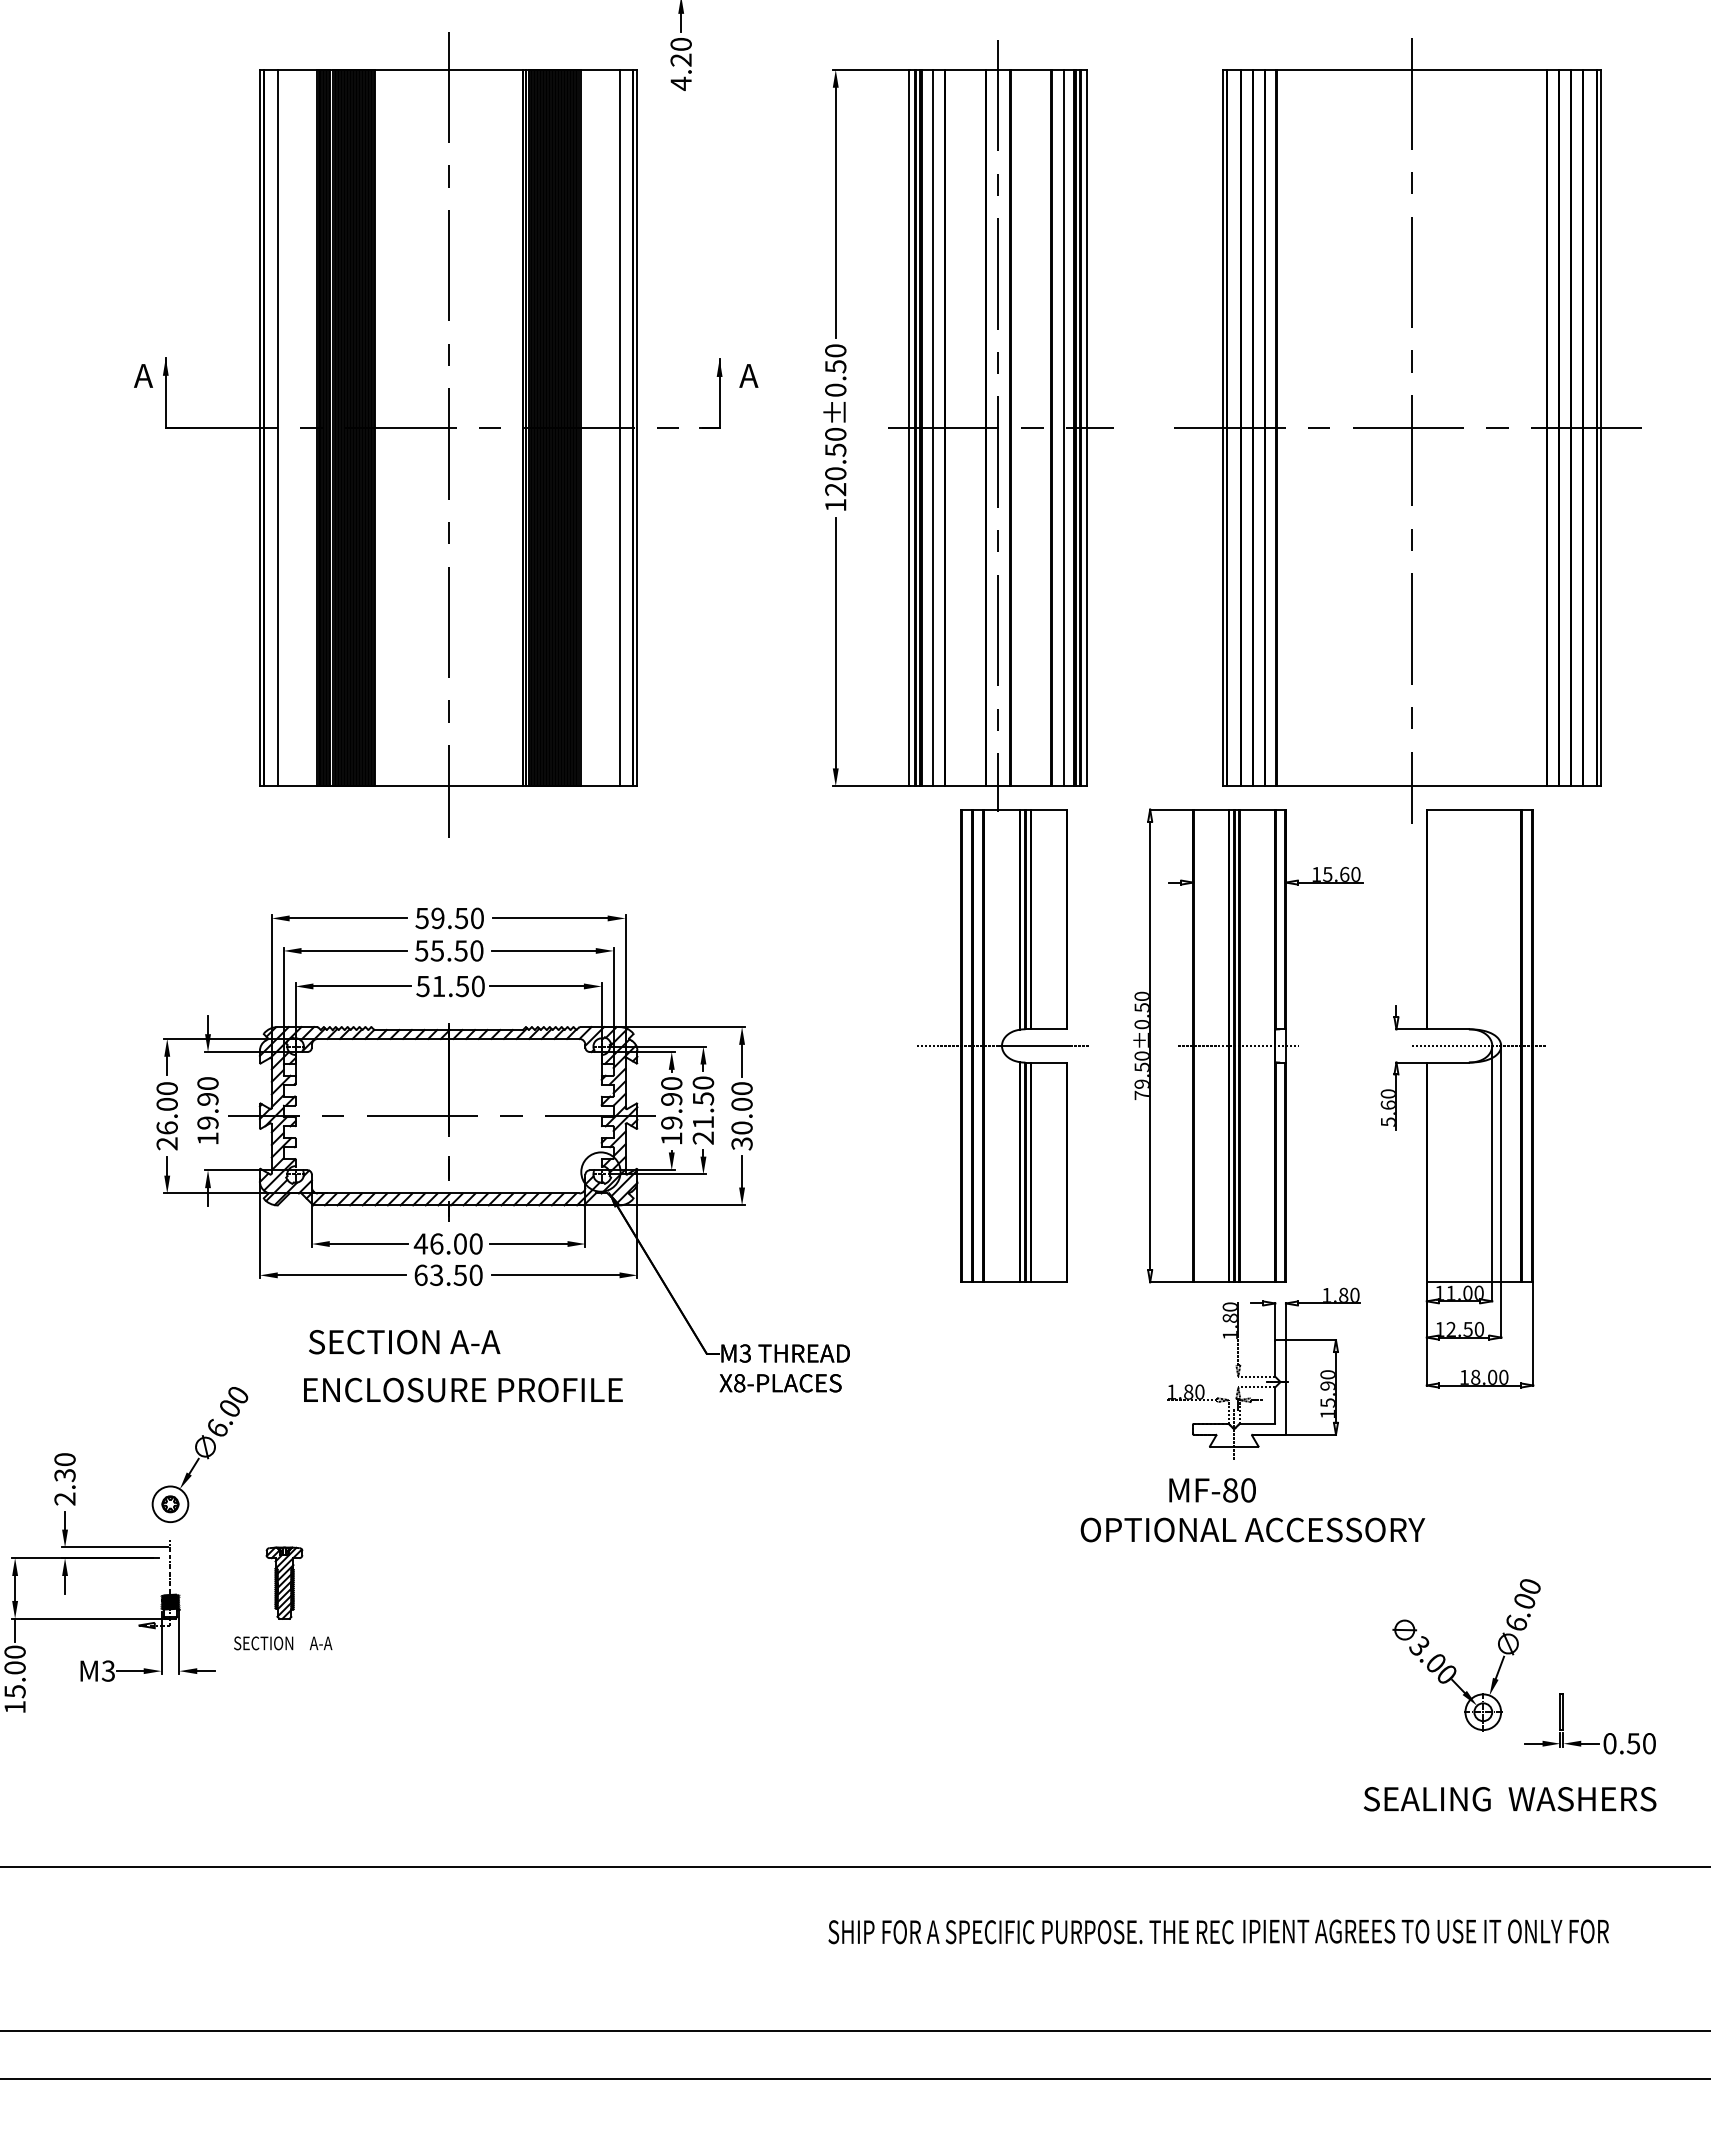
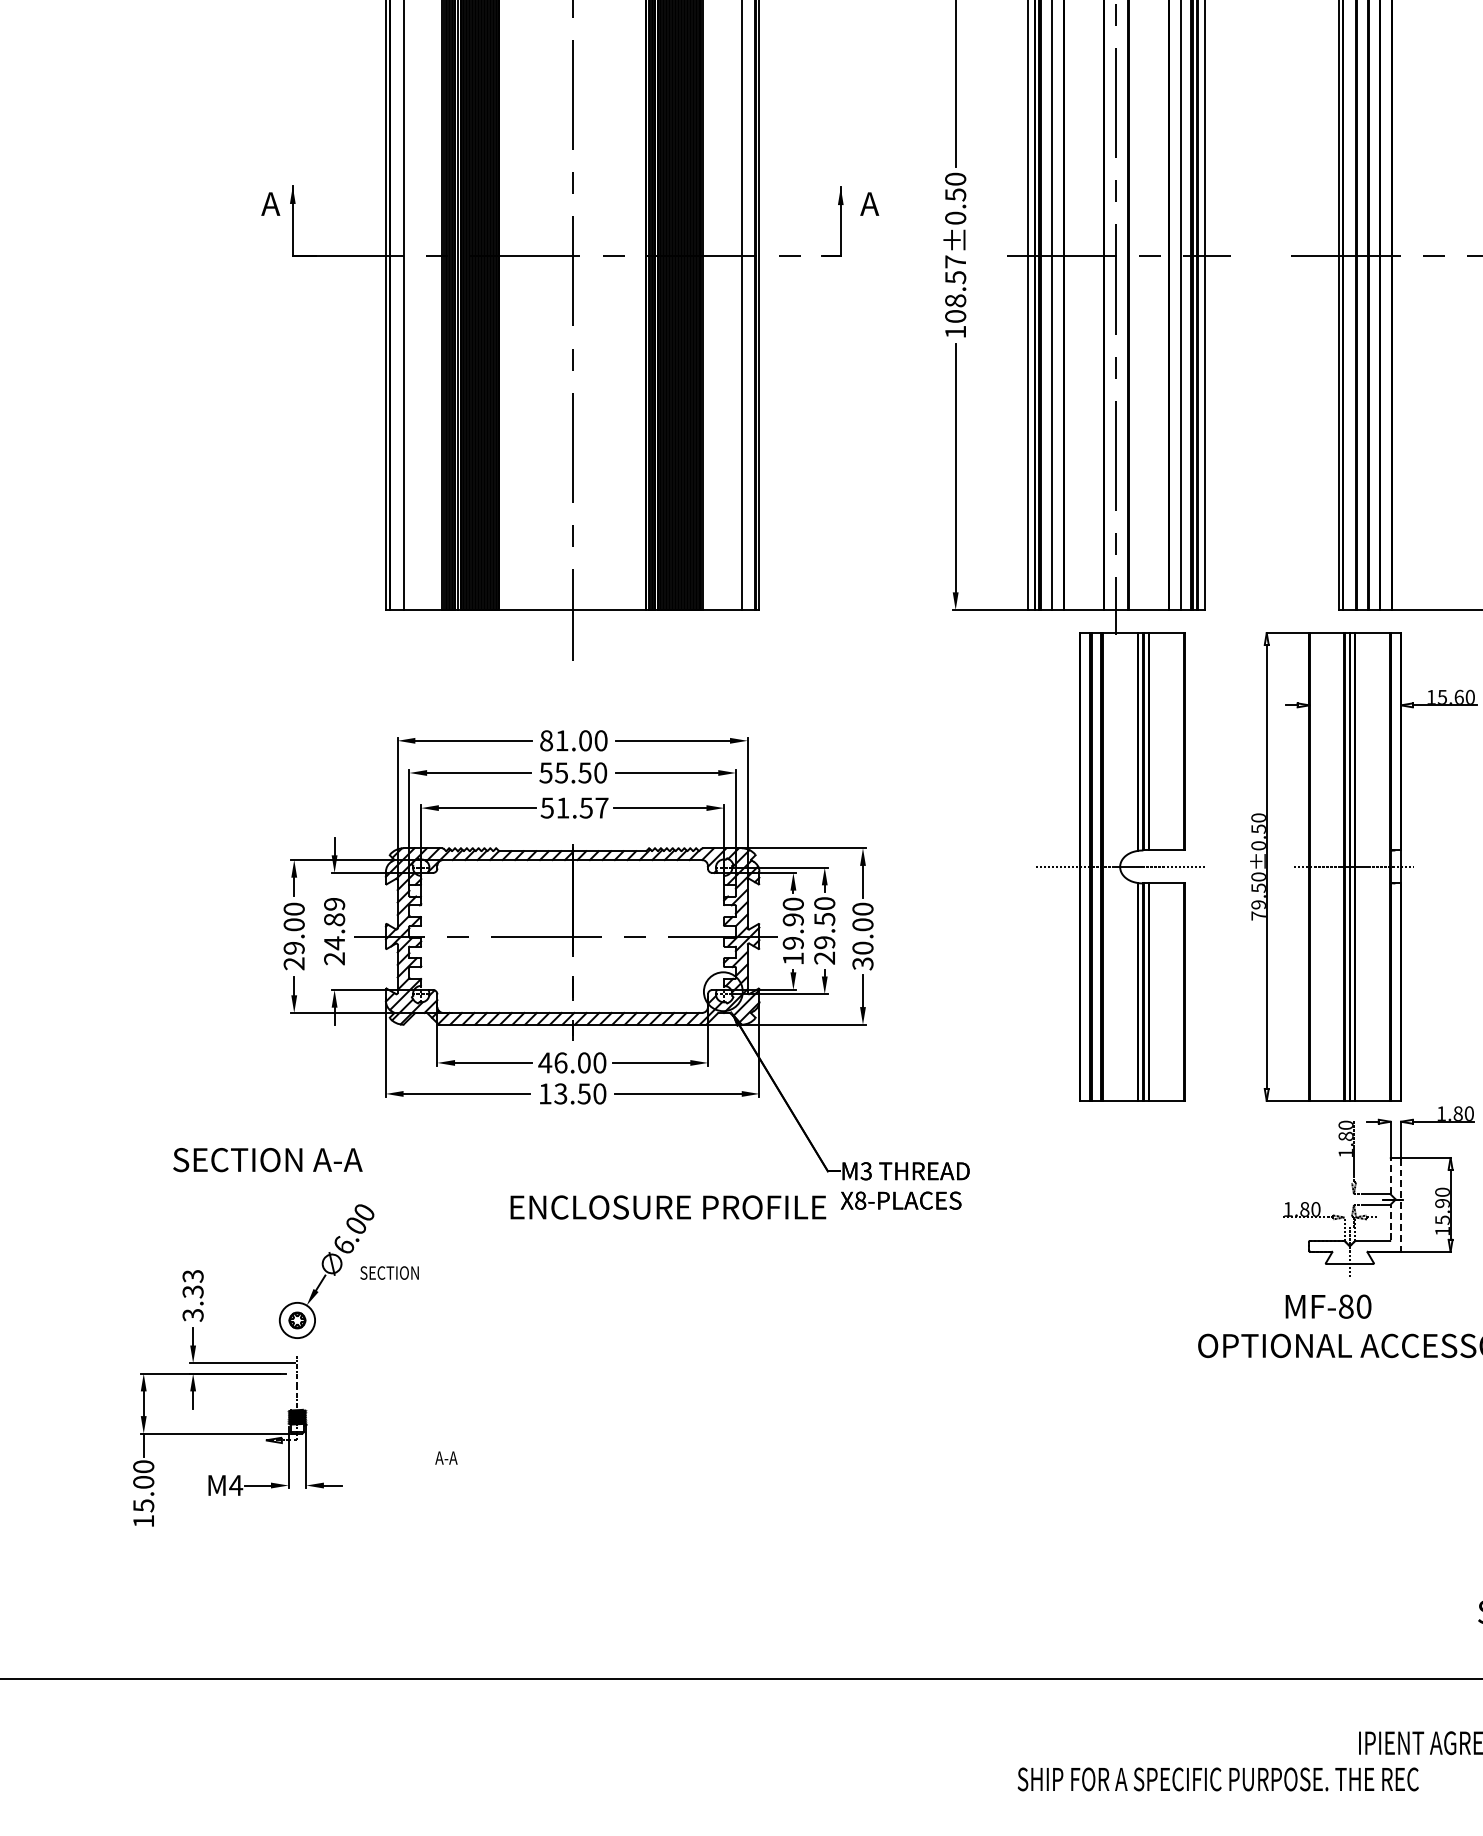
text: (835, 461) -> (955, 288), 120.50±0.50 -> 108.57±0.50
text: (441, 918) -> (565, 740), 59.50 -> 81.00
text: (477, 986) -> (601, 808), 51.50 -> 51.57
text: (207, 1111) -> (334, 931), 19.90 -> 24.89
text: (703, 1122) -> (824, 942), 21.50 -> 29.50
text: (166, 1127) -> (293, 947), 26.00 -> 29.00
text: (420, 1274) -> (544, 1093), 63.50 -> 13.50
text: (404, 1342) -> (267, 1160), moved
line: (1275, 1358) -> (1390, 1176), solid -> dashed
line: (1285, 1387) -> (1400, 1204), solid -> dashed
text: (463, 1389) -> (668, 1206), moved
line: (1275, 1405) -> (1390, 1222), solid -> dashed
text: (64, 1479) -> (192, 1295), 2.30 -> 3.33
part: (284, 1582) -> (410, 1397), removed
text: (263, 1643) -> (389, 1273), moved
text: (108, 1670) -> (236, 1484), M3 -> M4
text: (1030, 1932) -> (1217, 1779), moved

